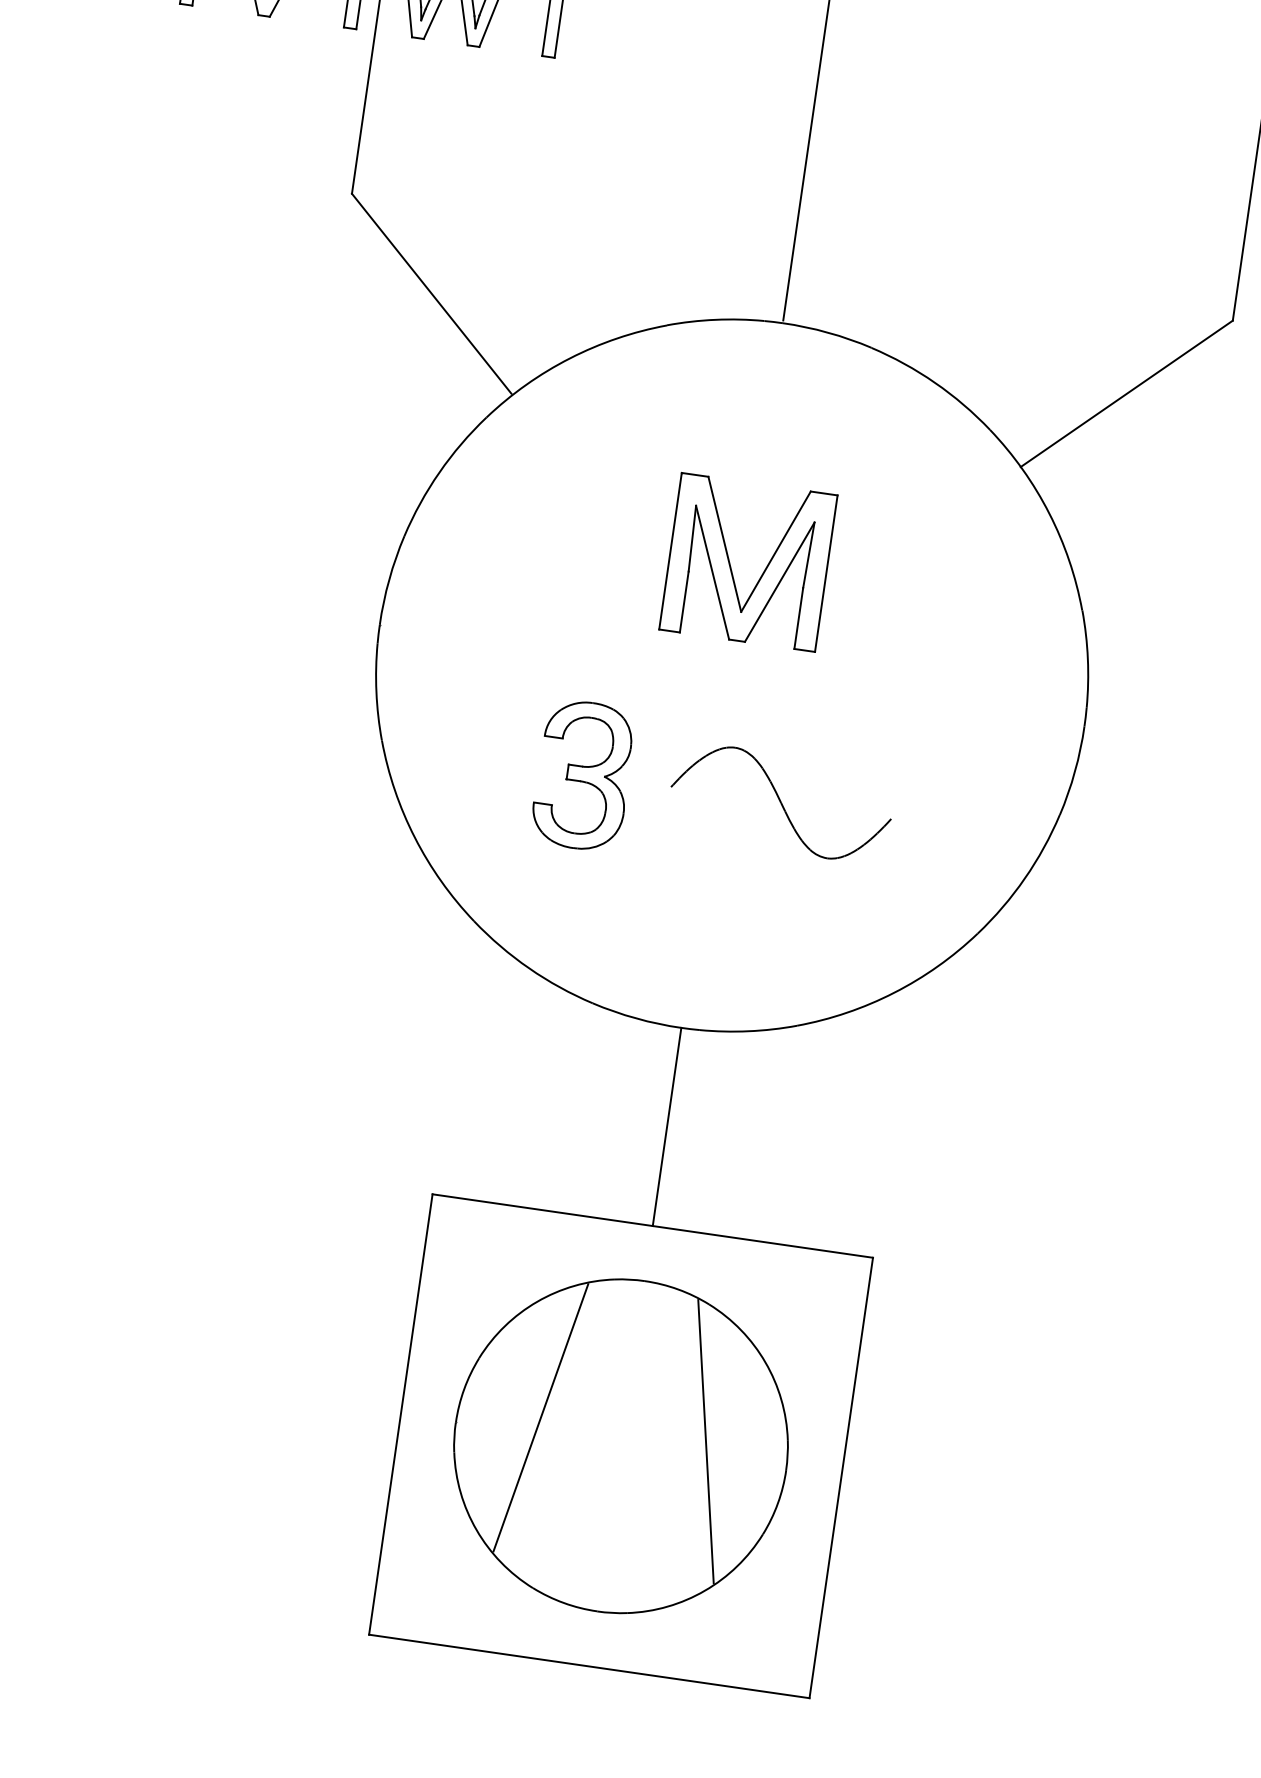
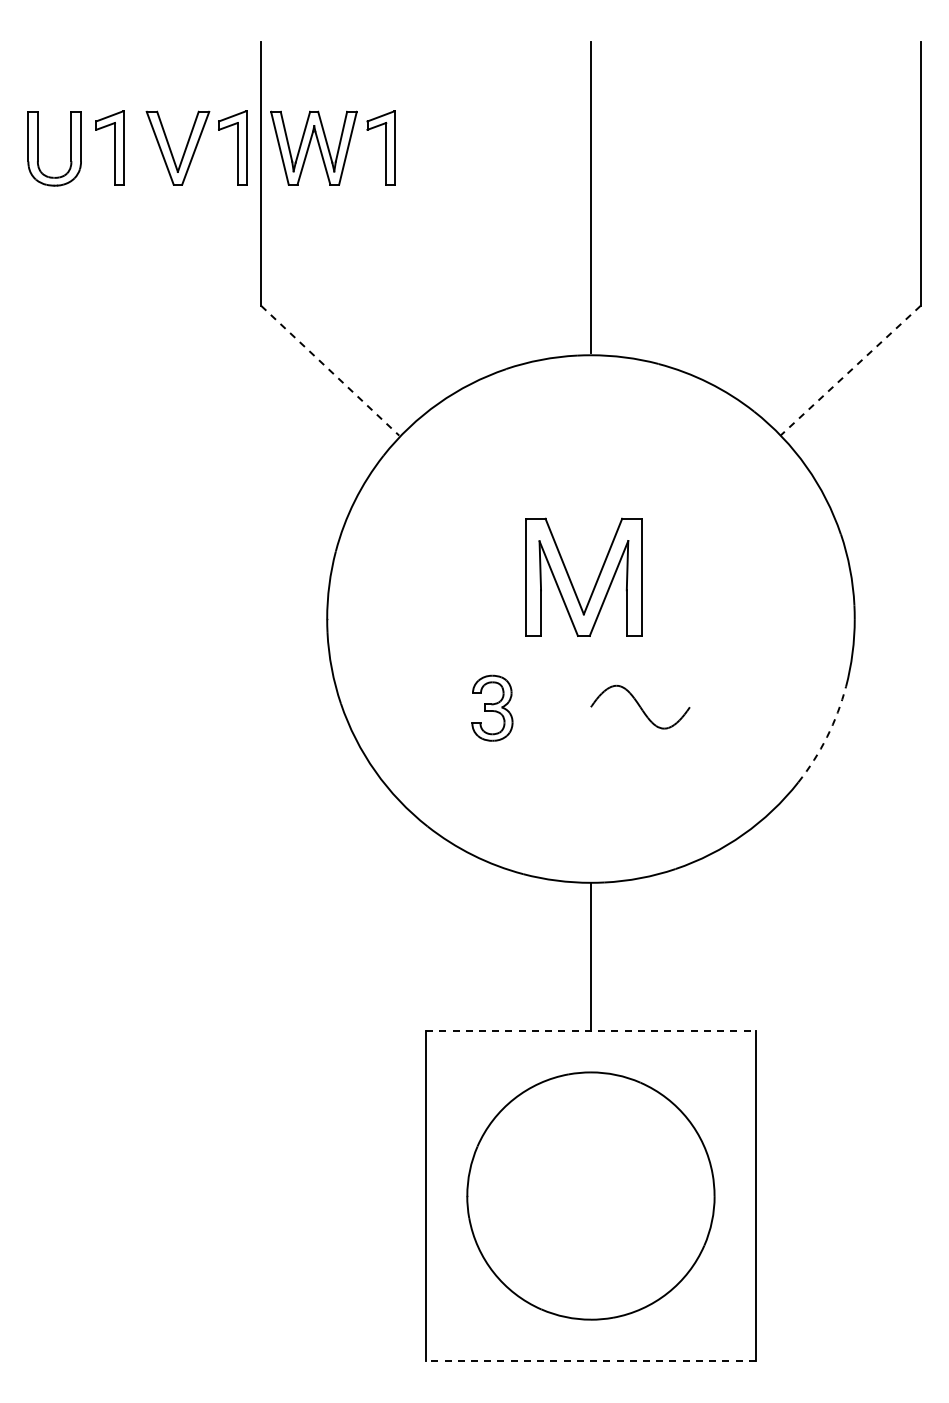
line: (432, 293) -> (330, 370), solid -> dashed
line: (1126, 394) -> (850, 371), solid -> dashed
part: (732, 567) -> (572, 582), moved
part: (583, 776) -> (492, 708), size x0.6
part: (781, 801) -> (640, 706), size x0.6
arc: (1025, 877) -> (827, 736), solid -> dashed
line: (652, 1226) -> (590, 1031), solid -> dashed
line: (540, 1417) -> (528, 1183), removed
line: (705, 1441) -> (652, 1183), removed
line: (588, 1665) -> (590, 1360), solid -> dashed

